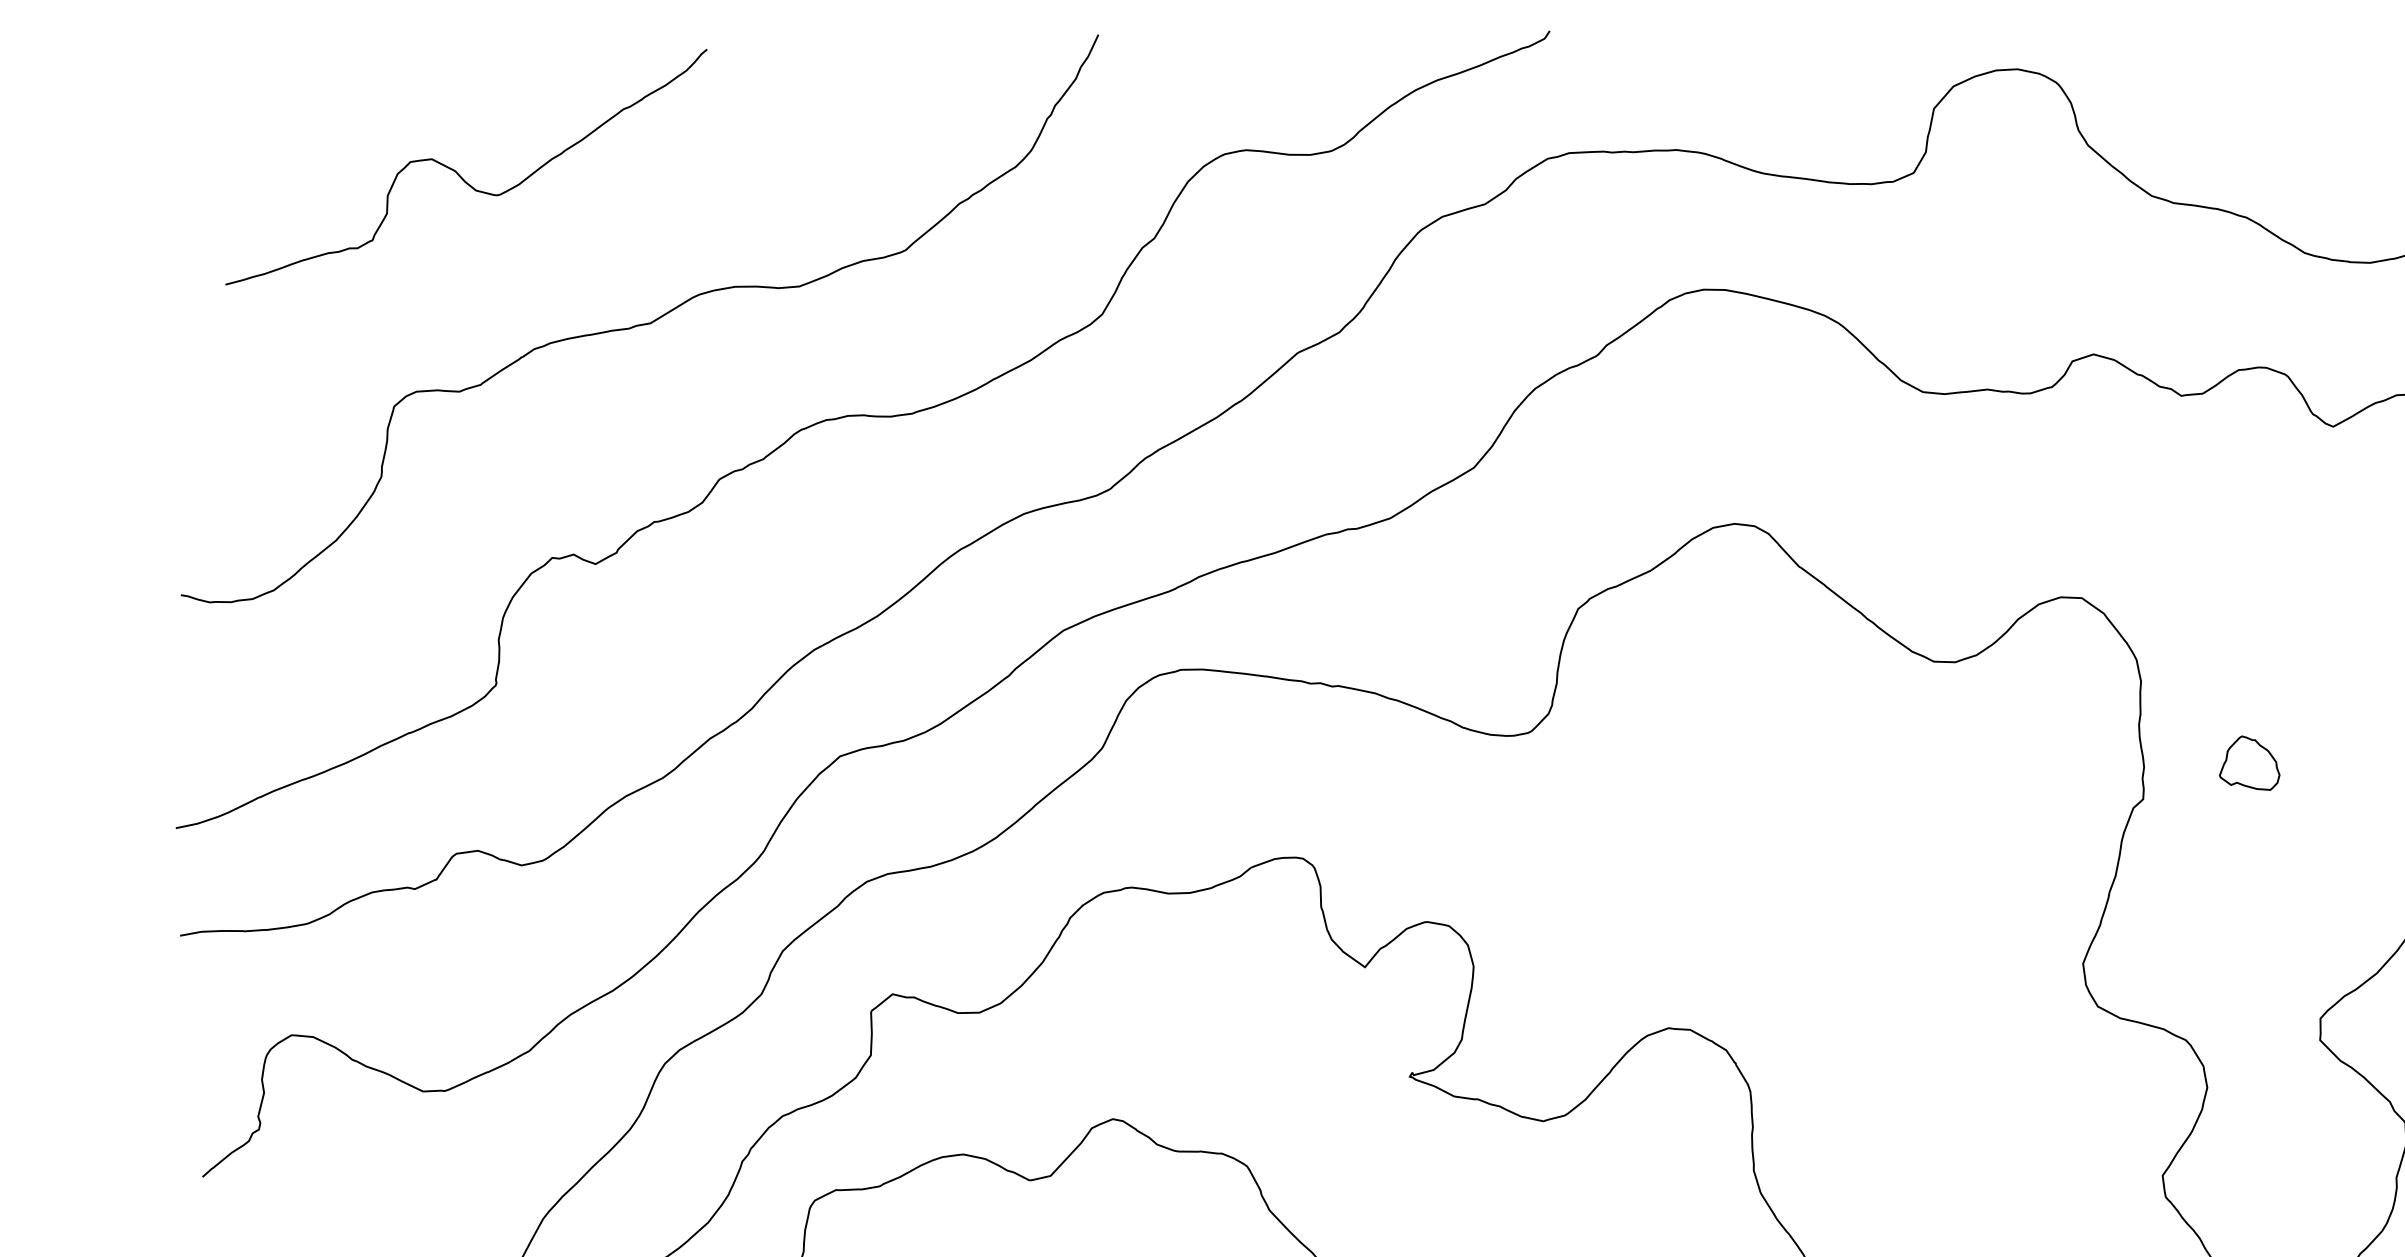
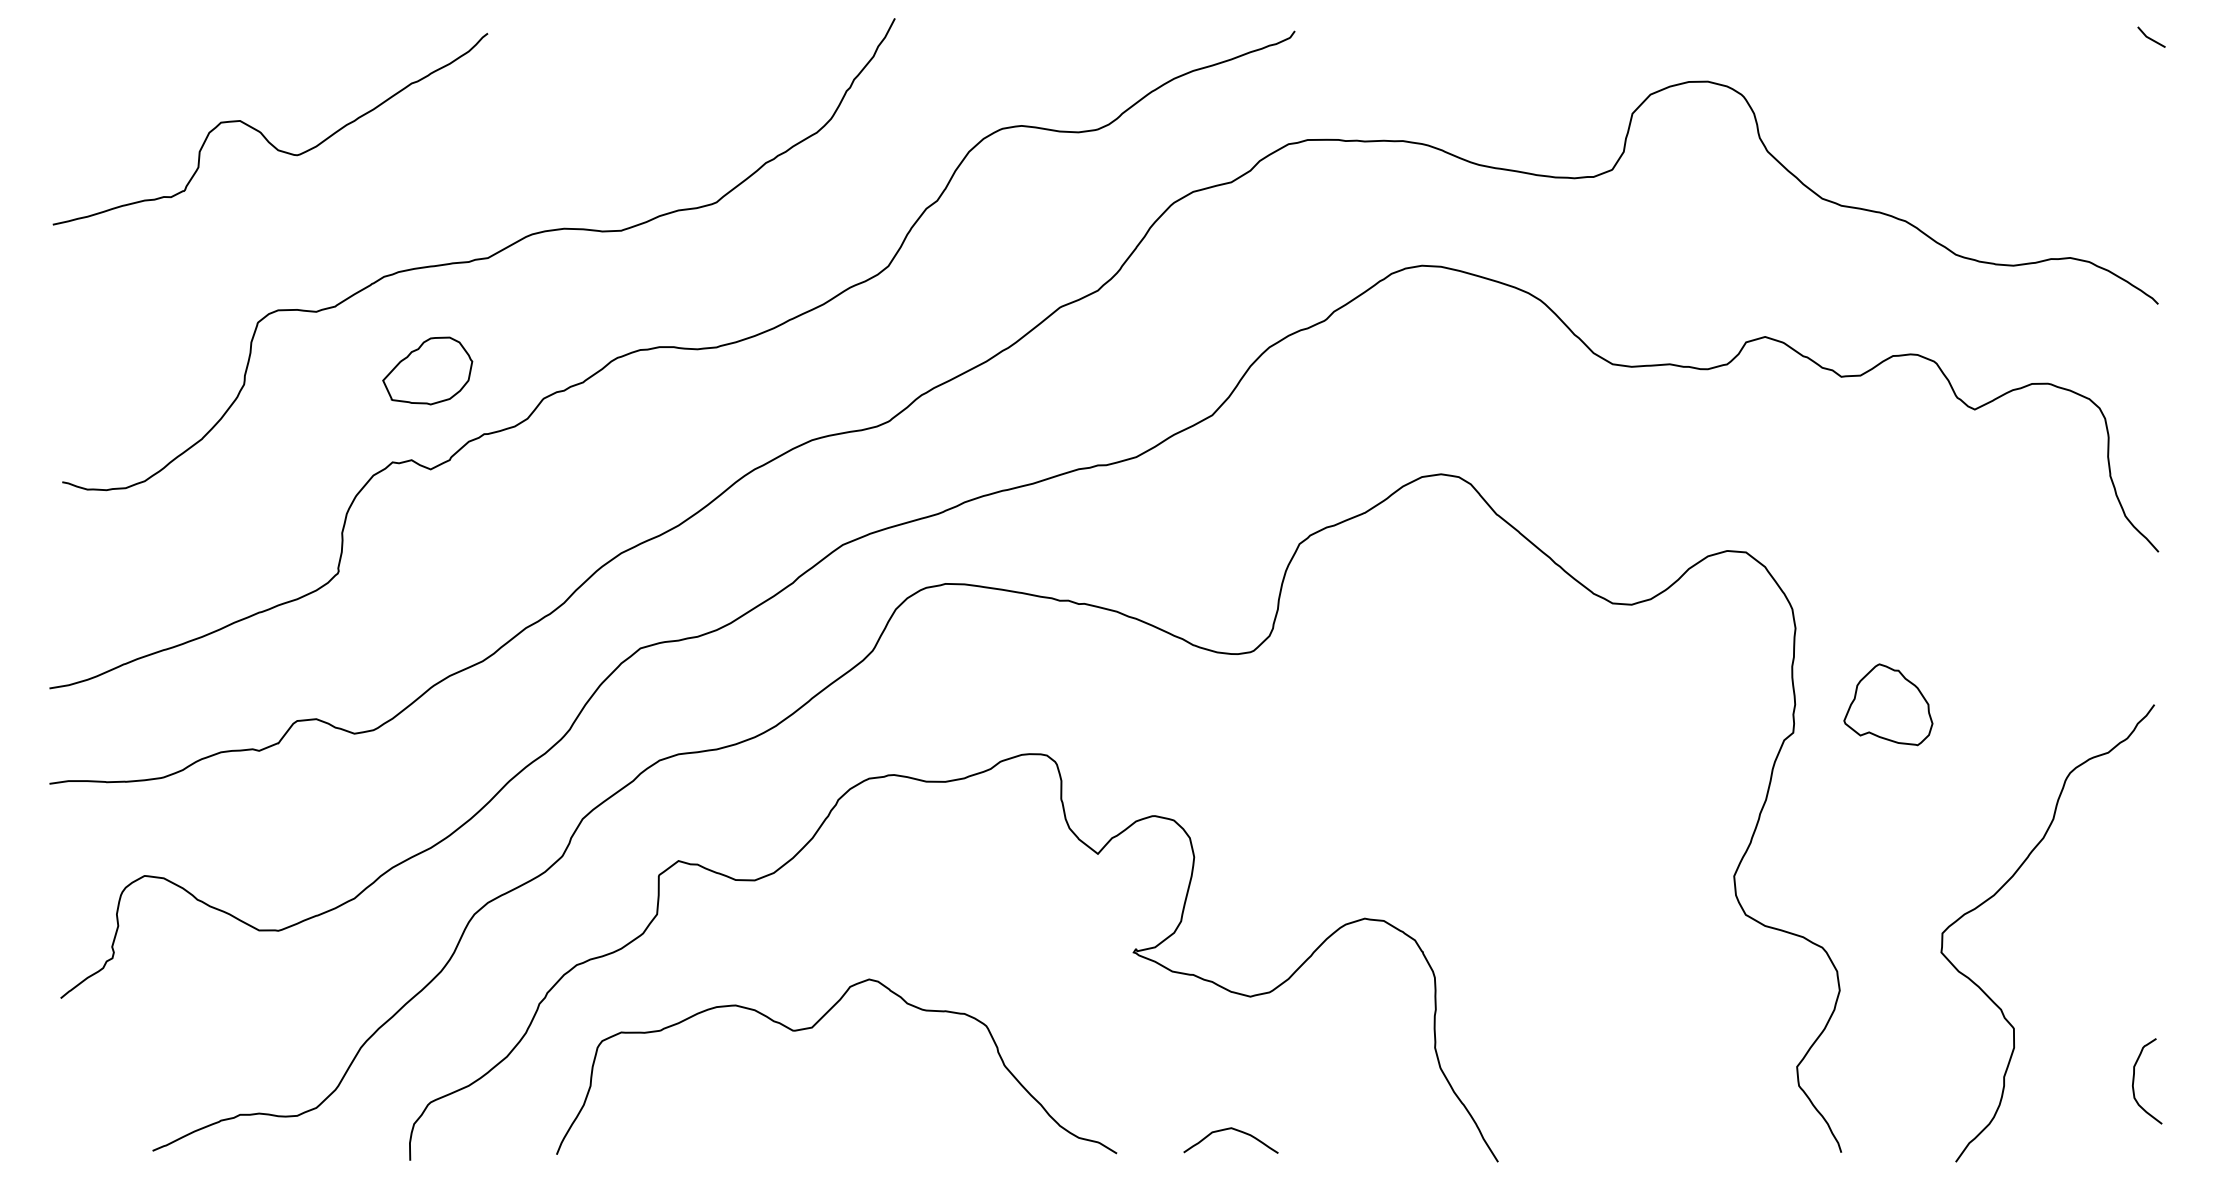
curve: (460, 174) -> (264, 135), moved
part: (587, 452) -> (427, 370), added
part: (2249, 763) -> (1888, 704), size x1.67

